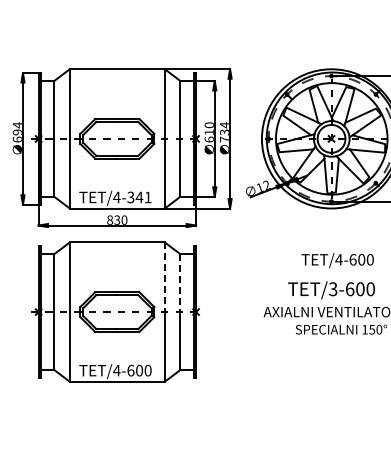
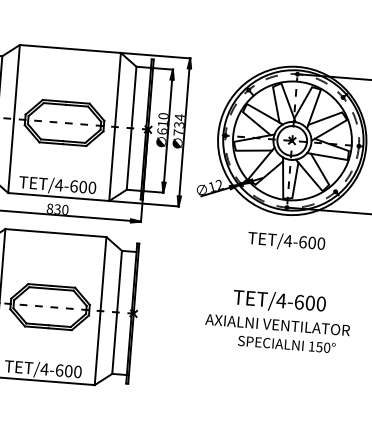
text: (139, 197) -> (83, 187), TET/4-341 -> TET/4-600
text: (337, 260) -> (286, 241), moved
line: (164, 277) -> (103, 274), dashed -> solid
line: (180, 283) -> (119, 281), dashed -> solid
text: (332, 289) -> (280, 301), TET/3-600 -> TET/4-600

